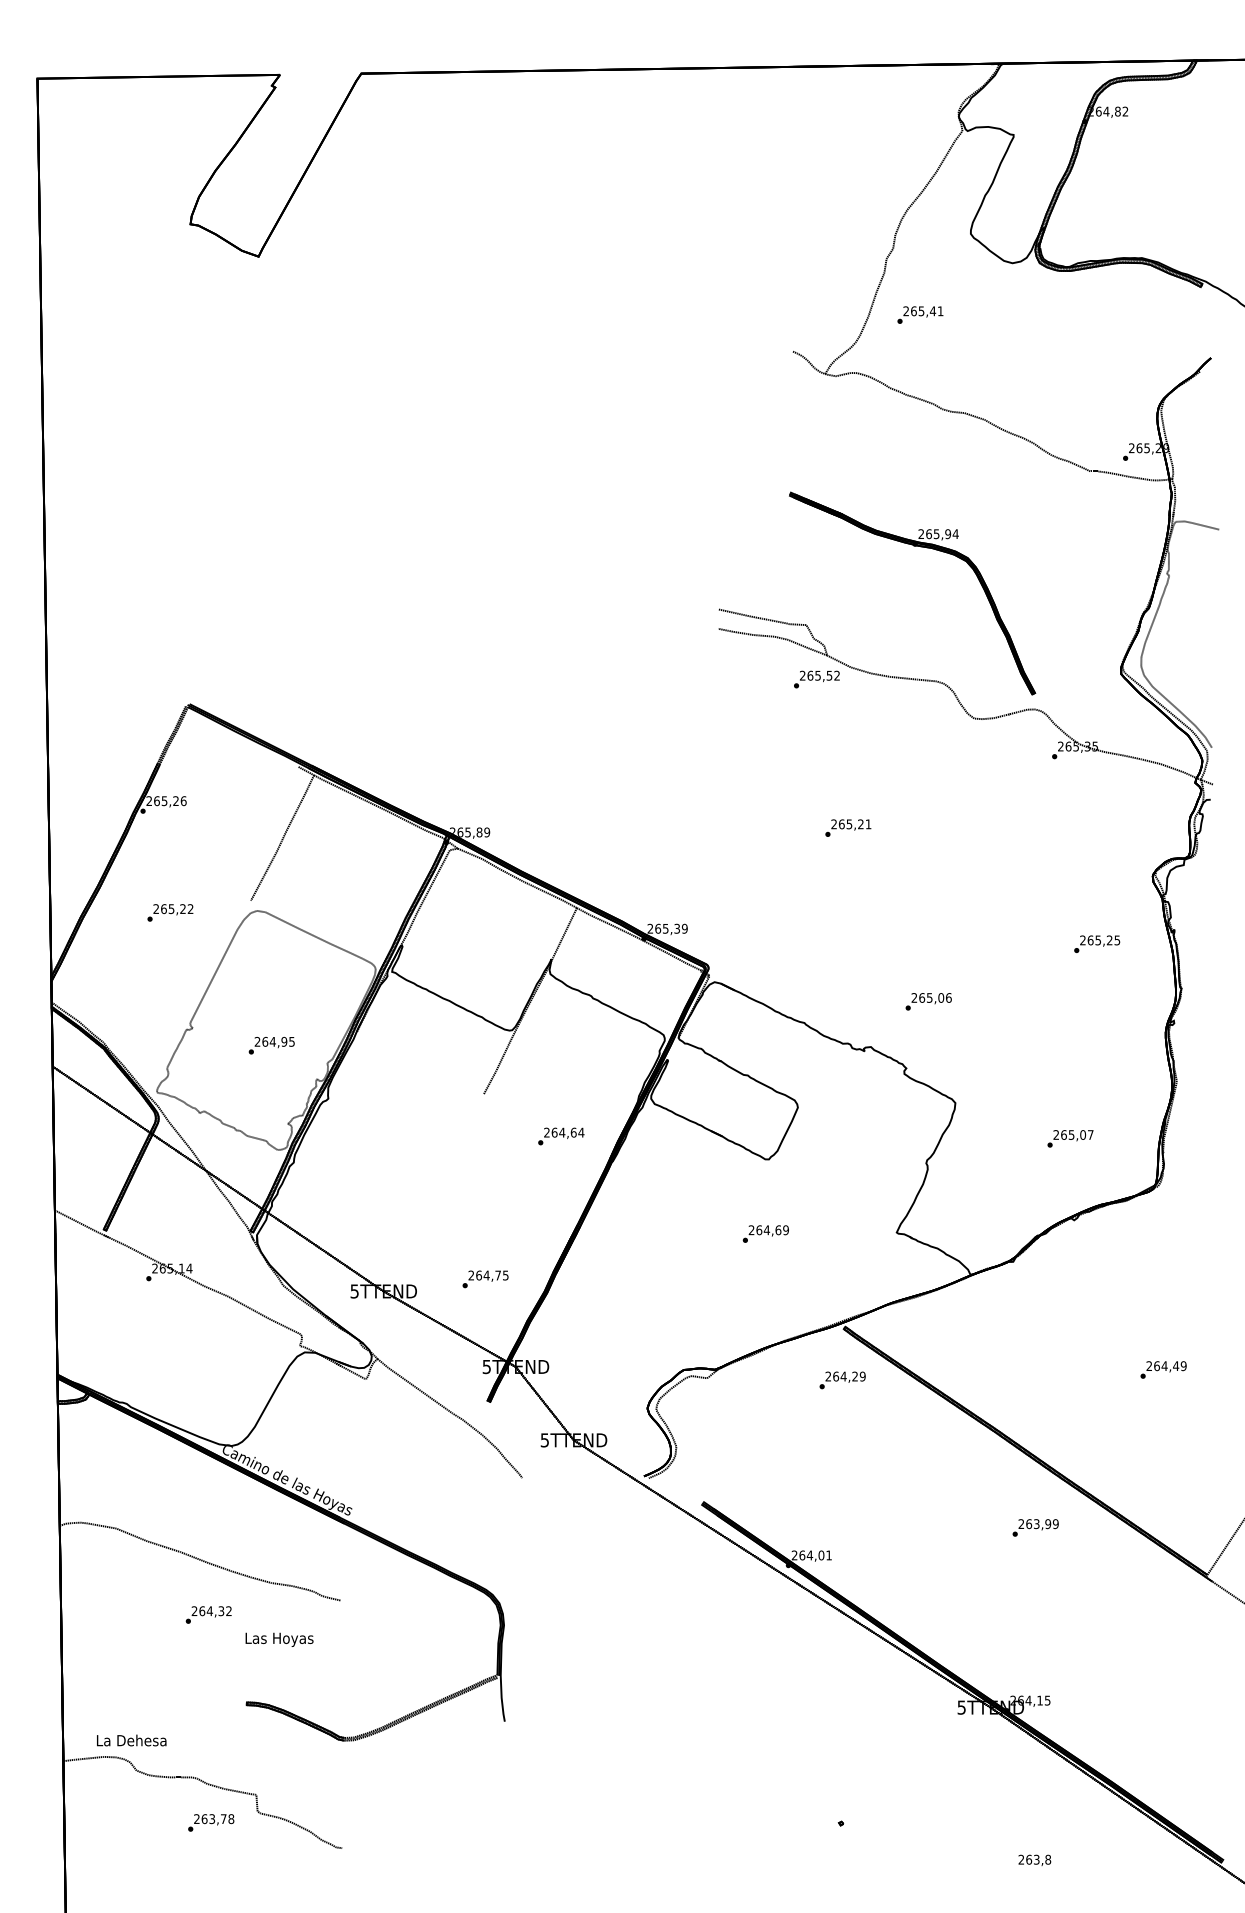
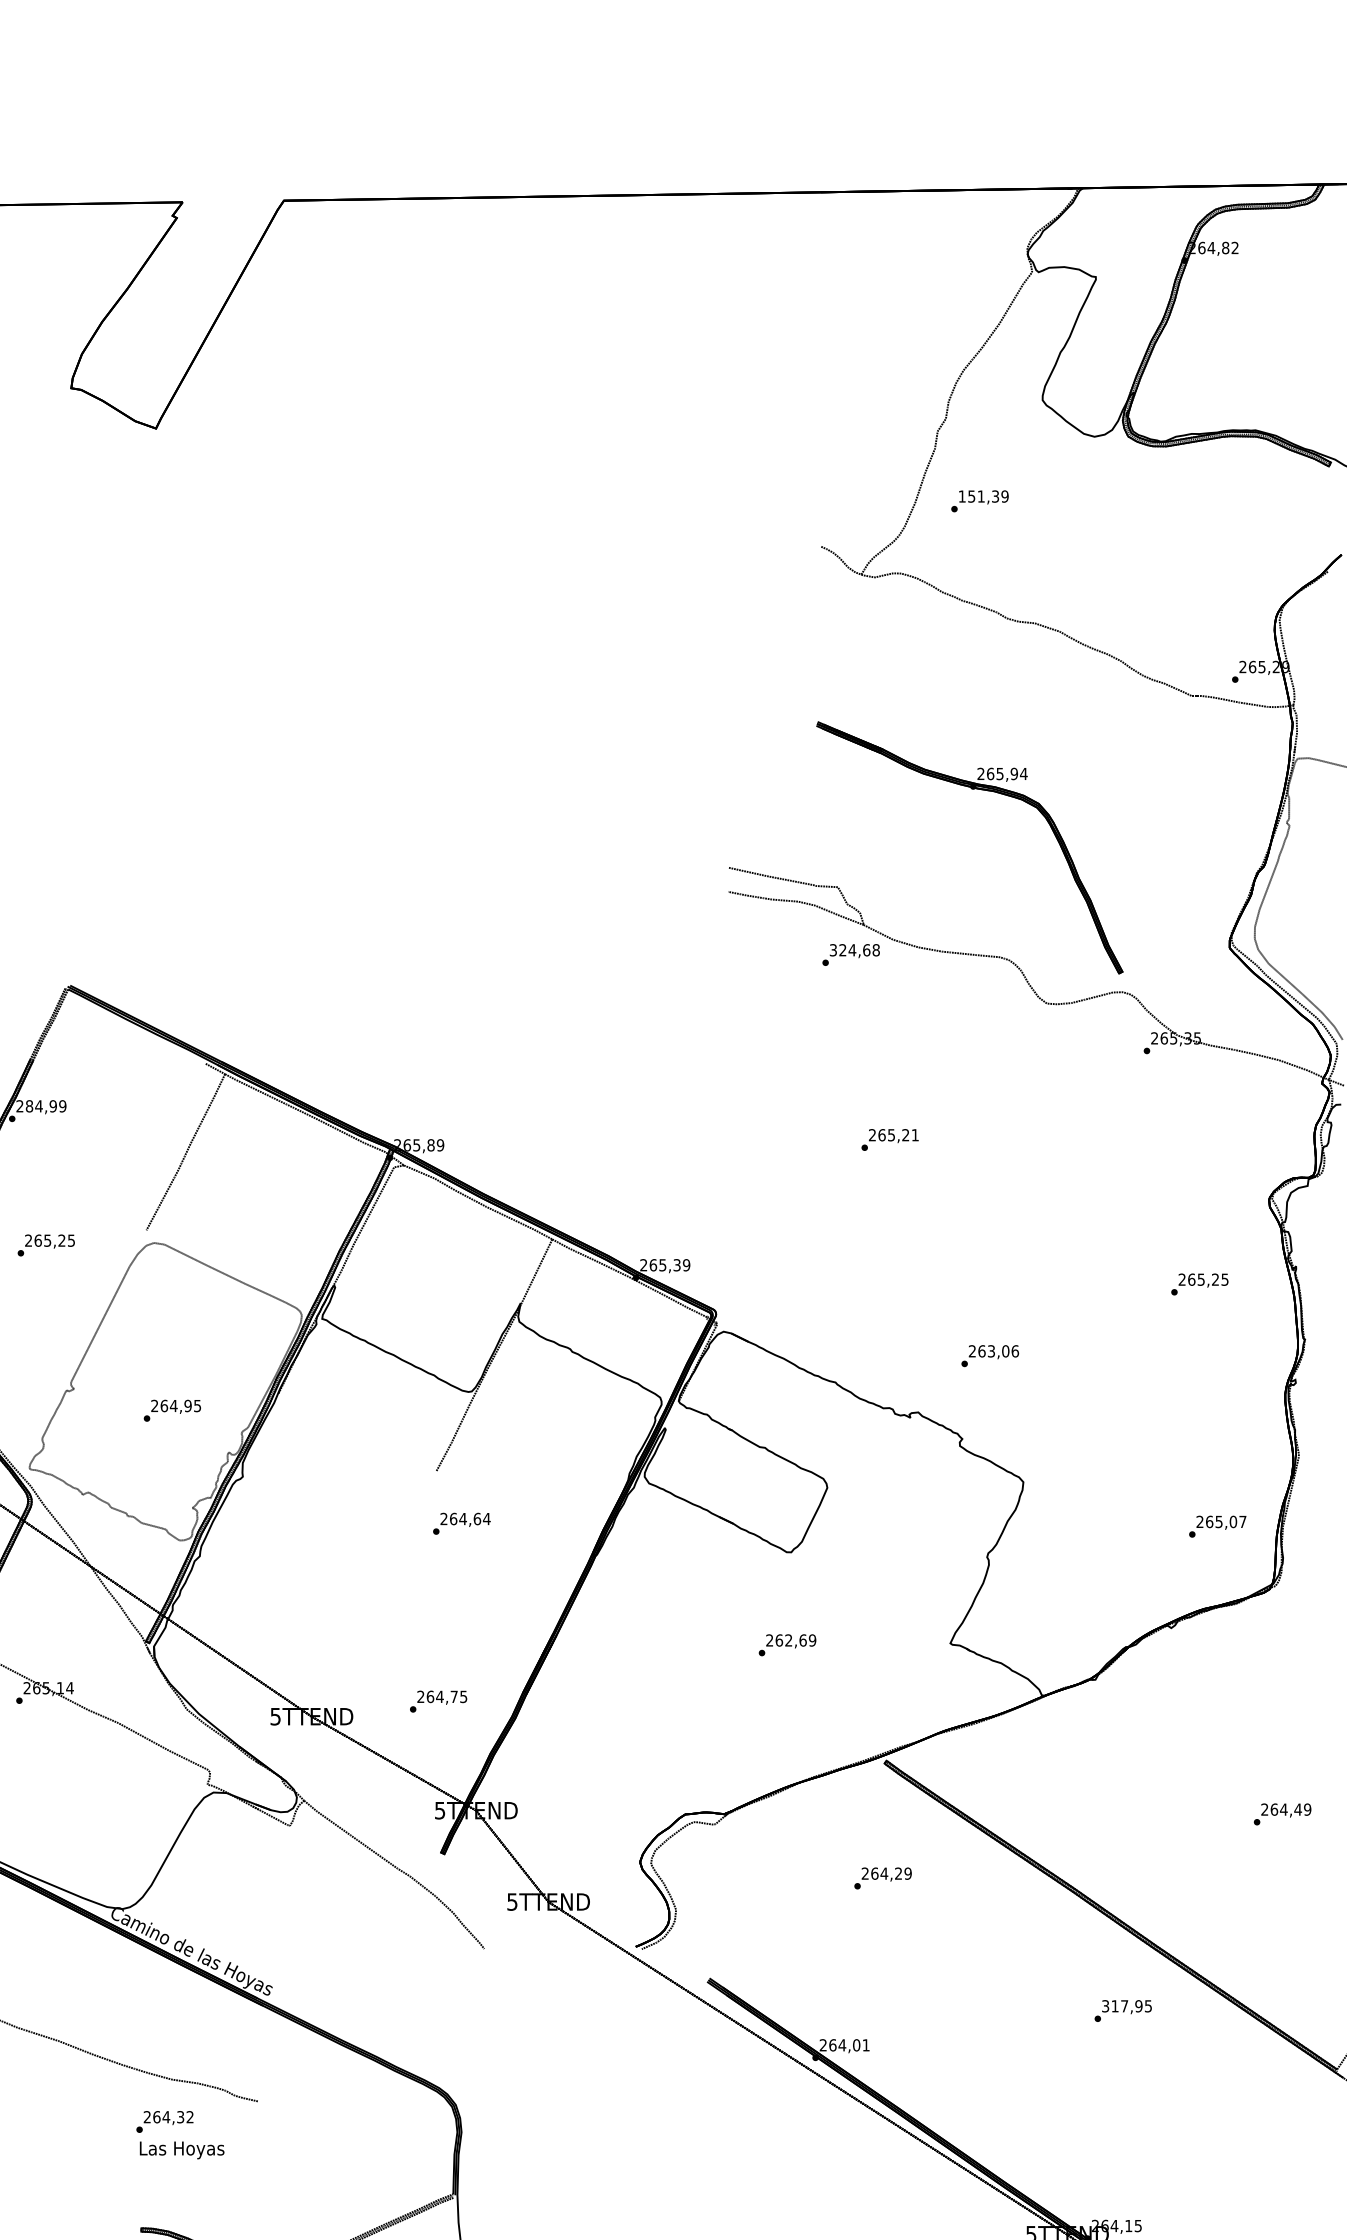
text: (923, 311) -> (983, 496), 265,41 -> 151,39
text: (820, 675) -> (855, 949), 265,52 -> 324,68
text: (170, 801) -> (46, 1106), 265,26 -> 284,99
text: (190, 909) -> (71, 1241), 265,22 -> 265,25
text: (929, 997) -> (991, 1350), 265,06 -> 263,06
text: (561, 1136) -> (462, 1523), moved
text: (1070, 1138) -> (1217, 1526), moved
text: (766, 1230) -> (788, 1640), 264,69 -> 262,69
text: (842, 1380) -> (882, 1878), moved
text: (1038, 1524) -> (1126, 2006), 263,99 -> 317,95
text: (208, 1614) -> (164, 2121), moved

